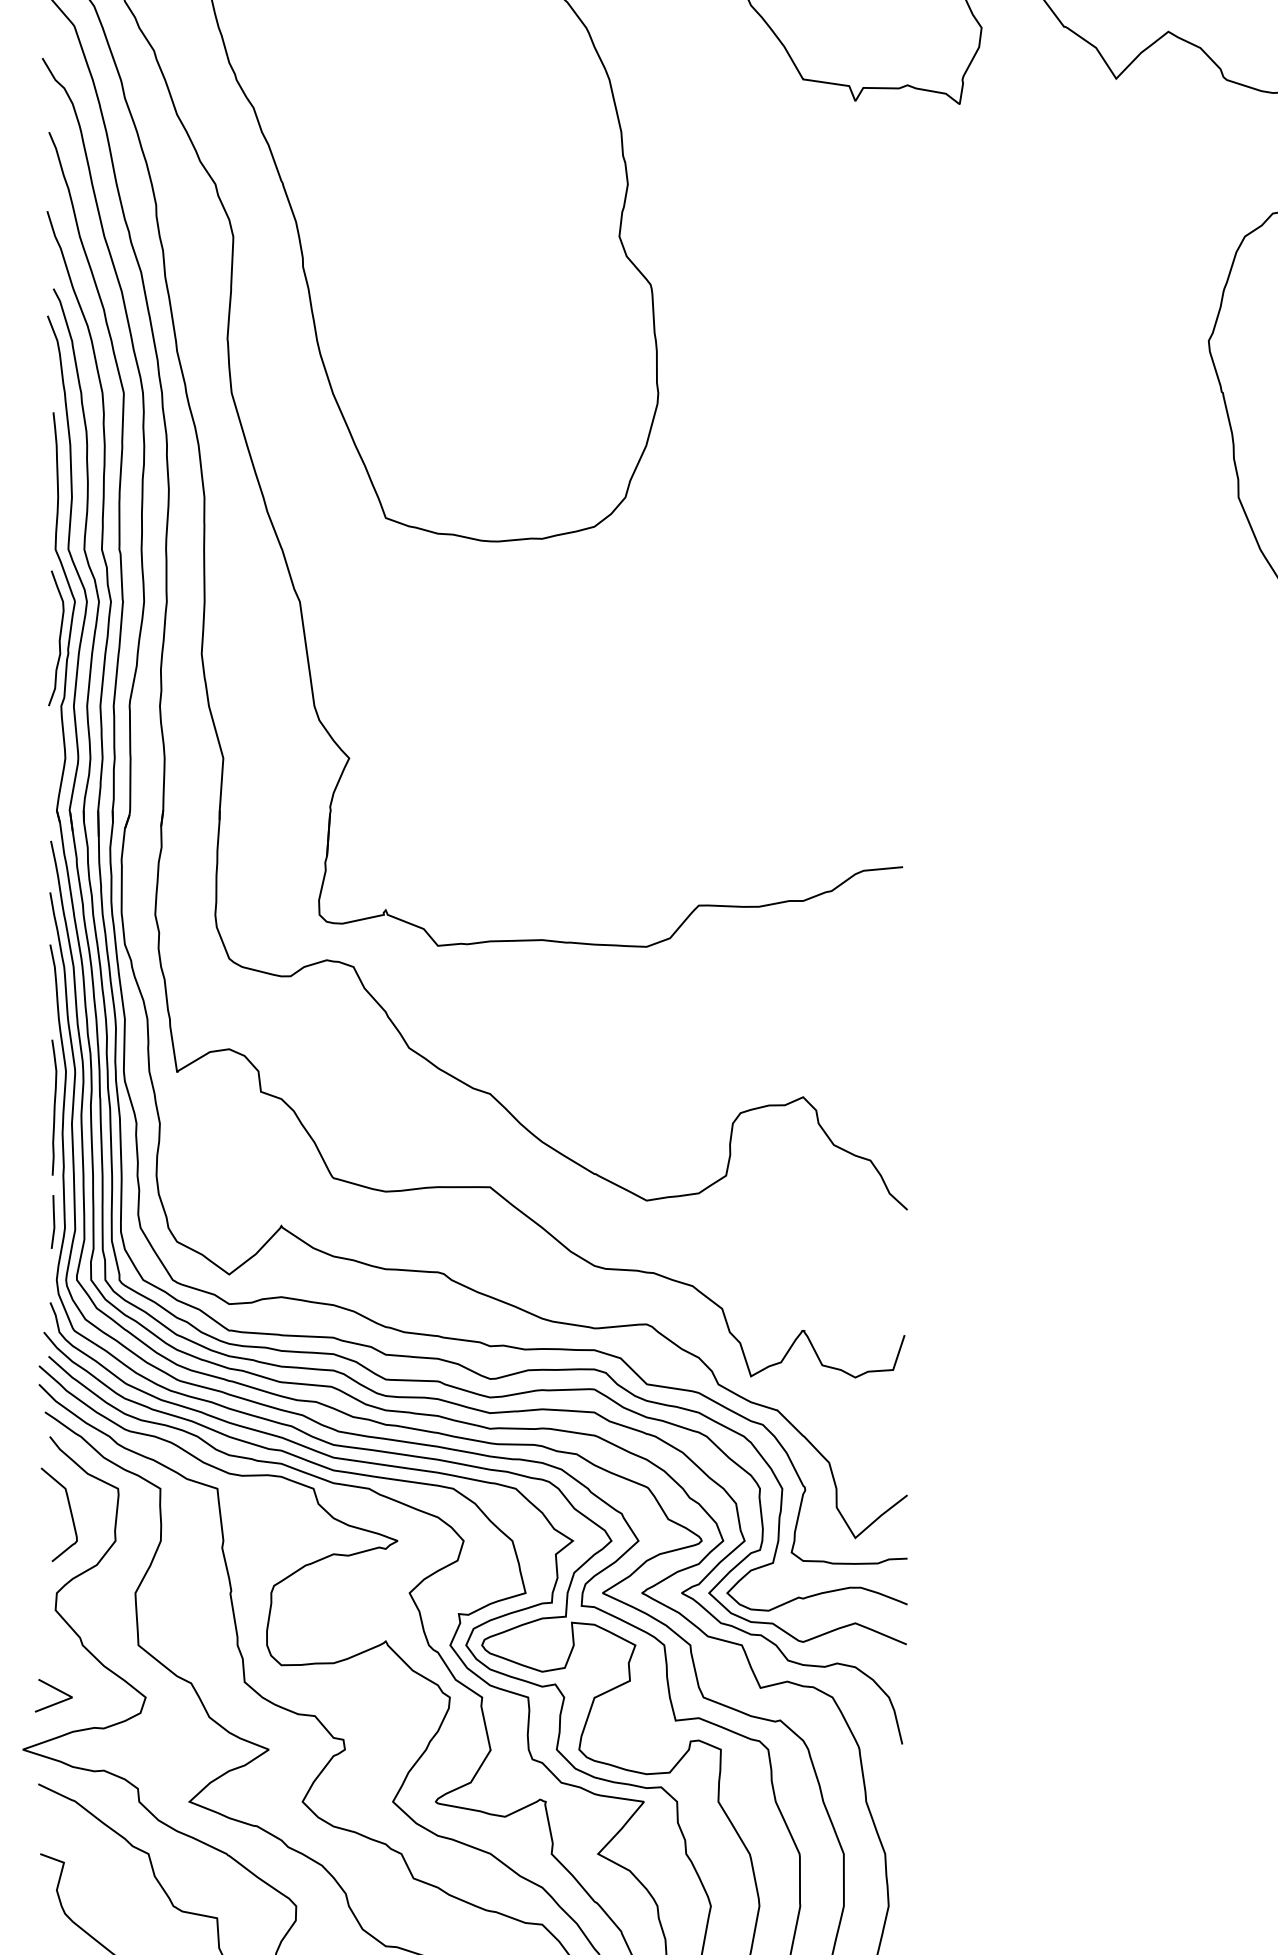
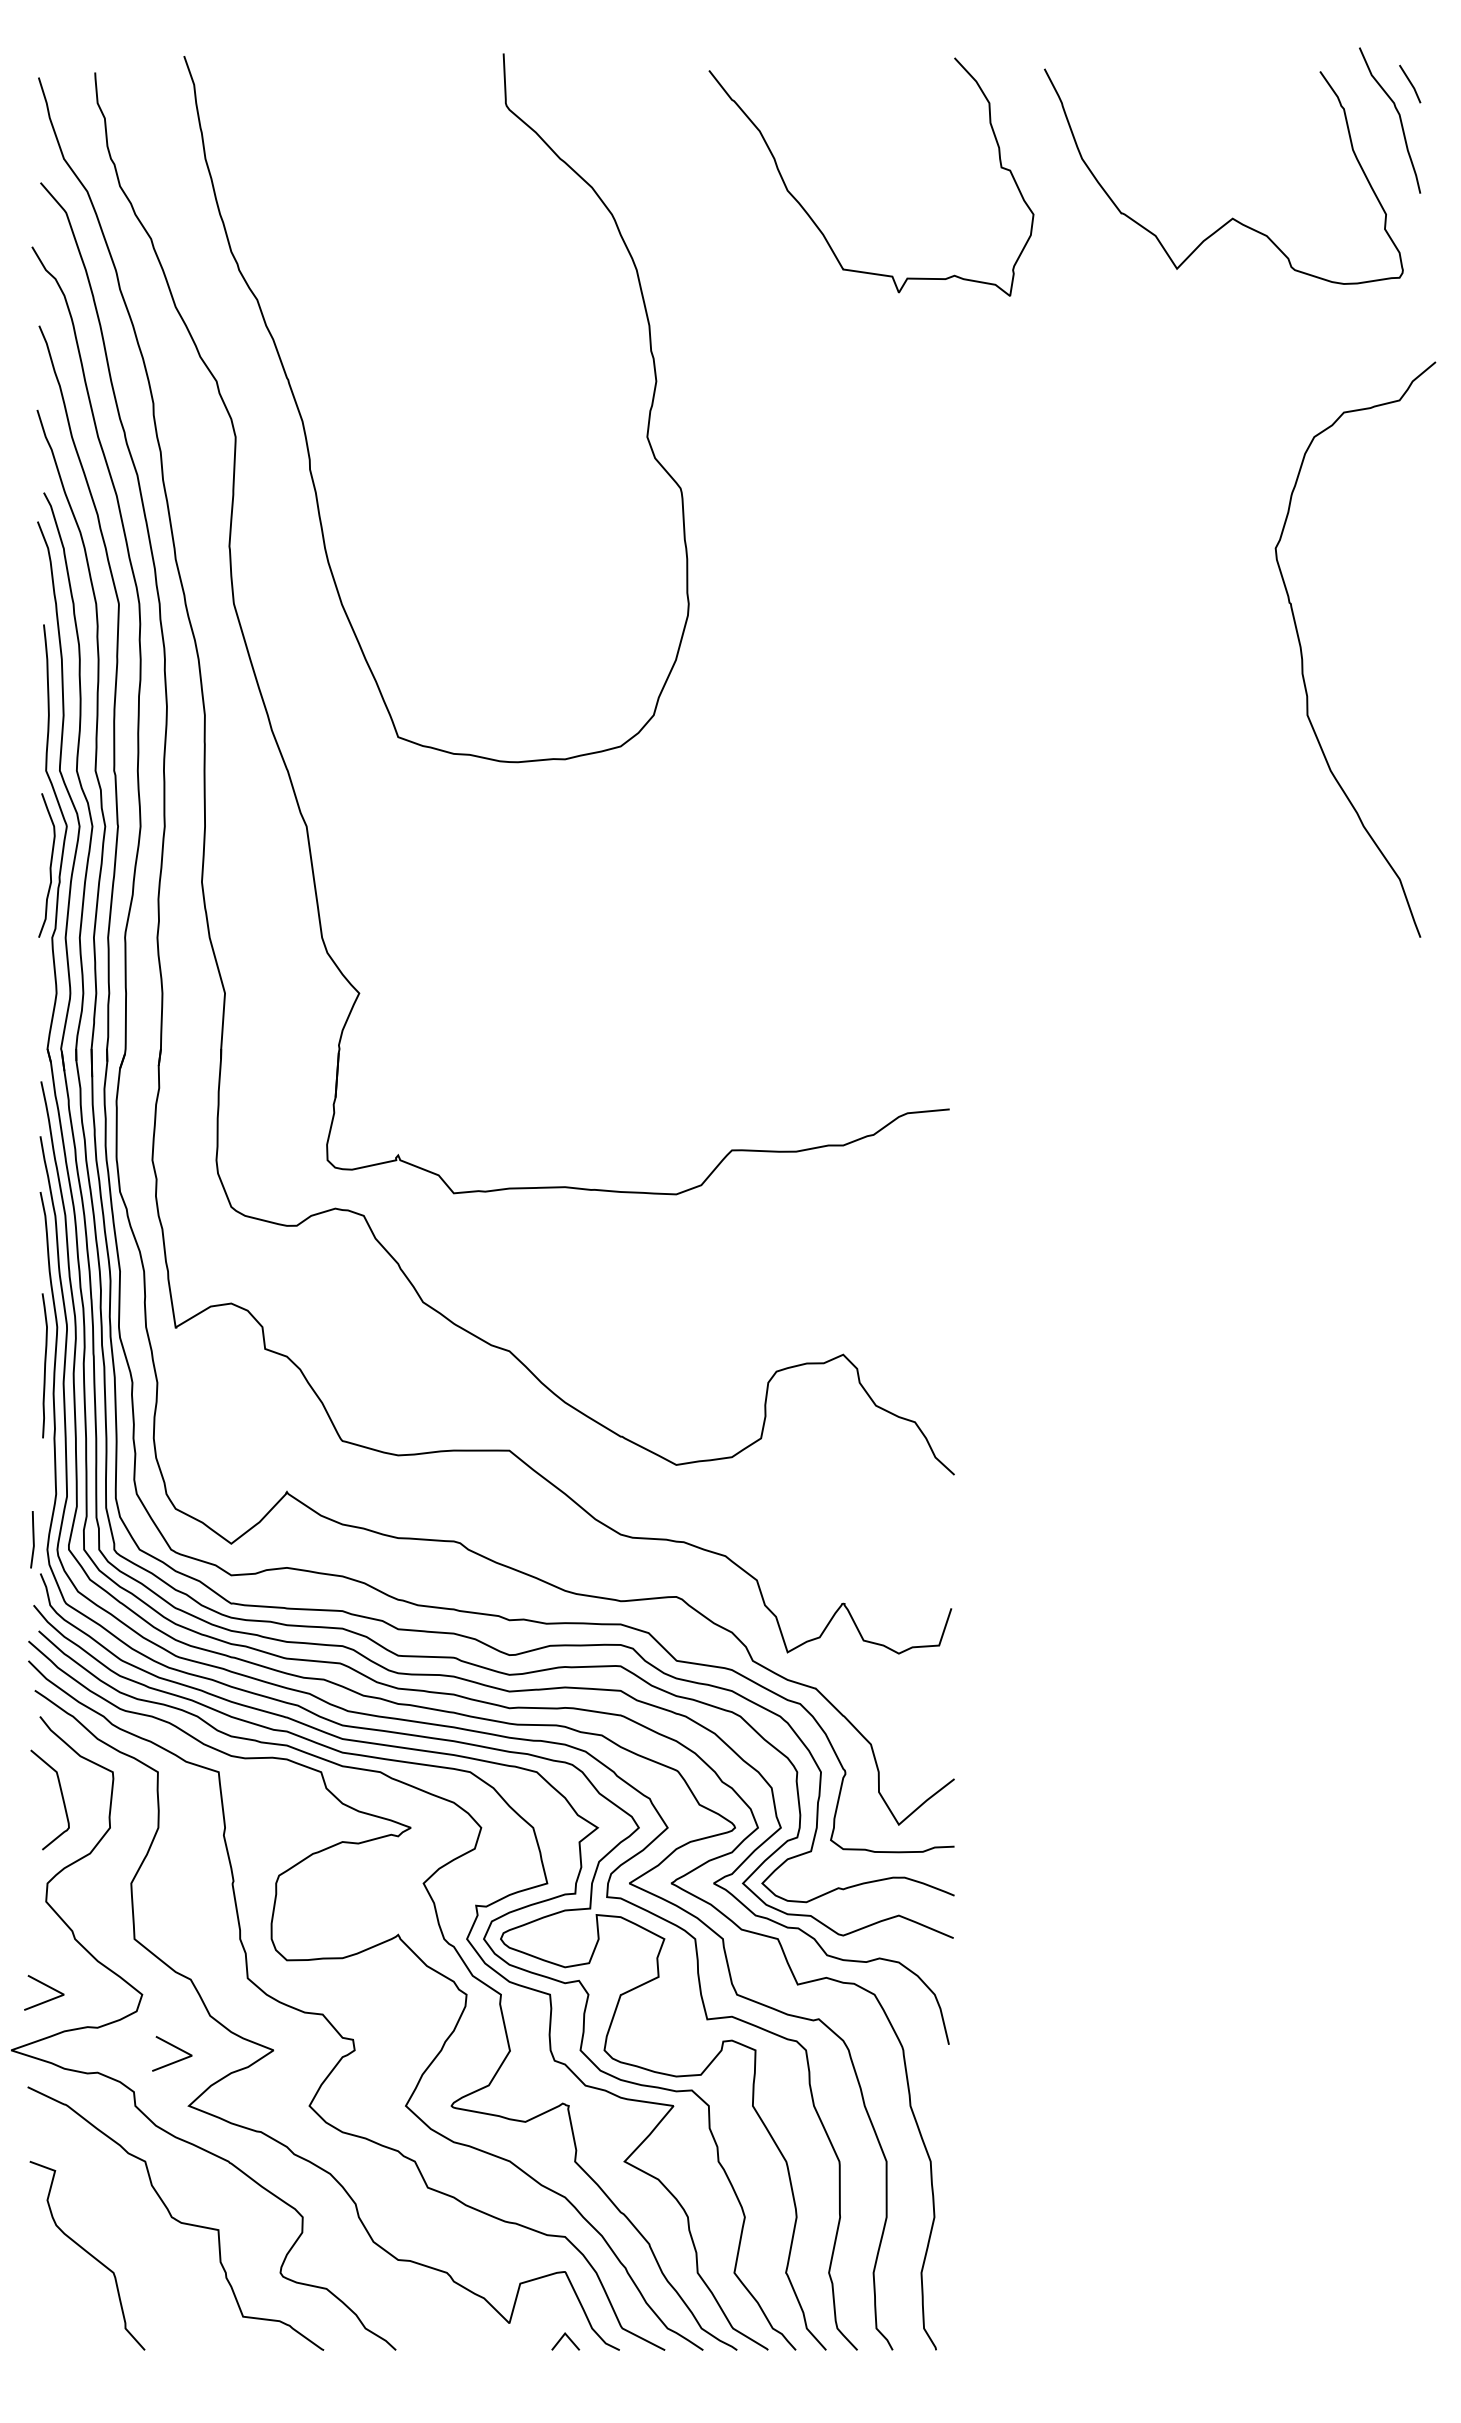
line: (53, 1221) -> (32, 1539), moved
line: (175, 1746) -> (174, 2047), added

